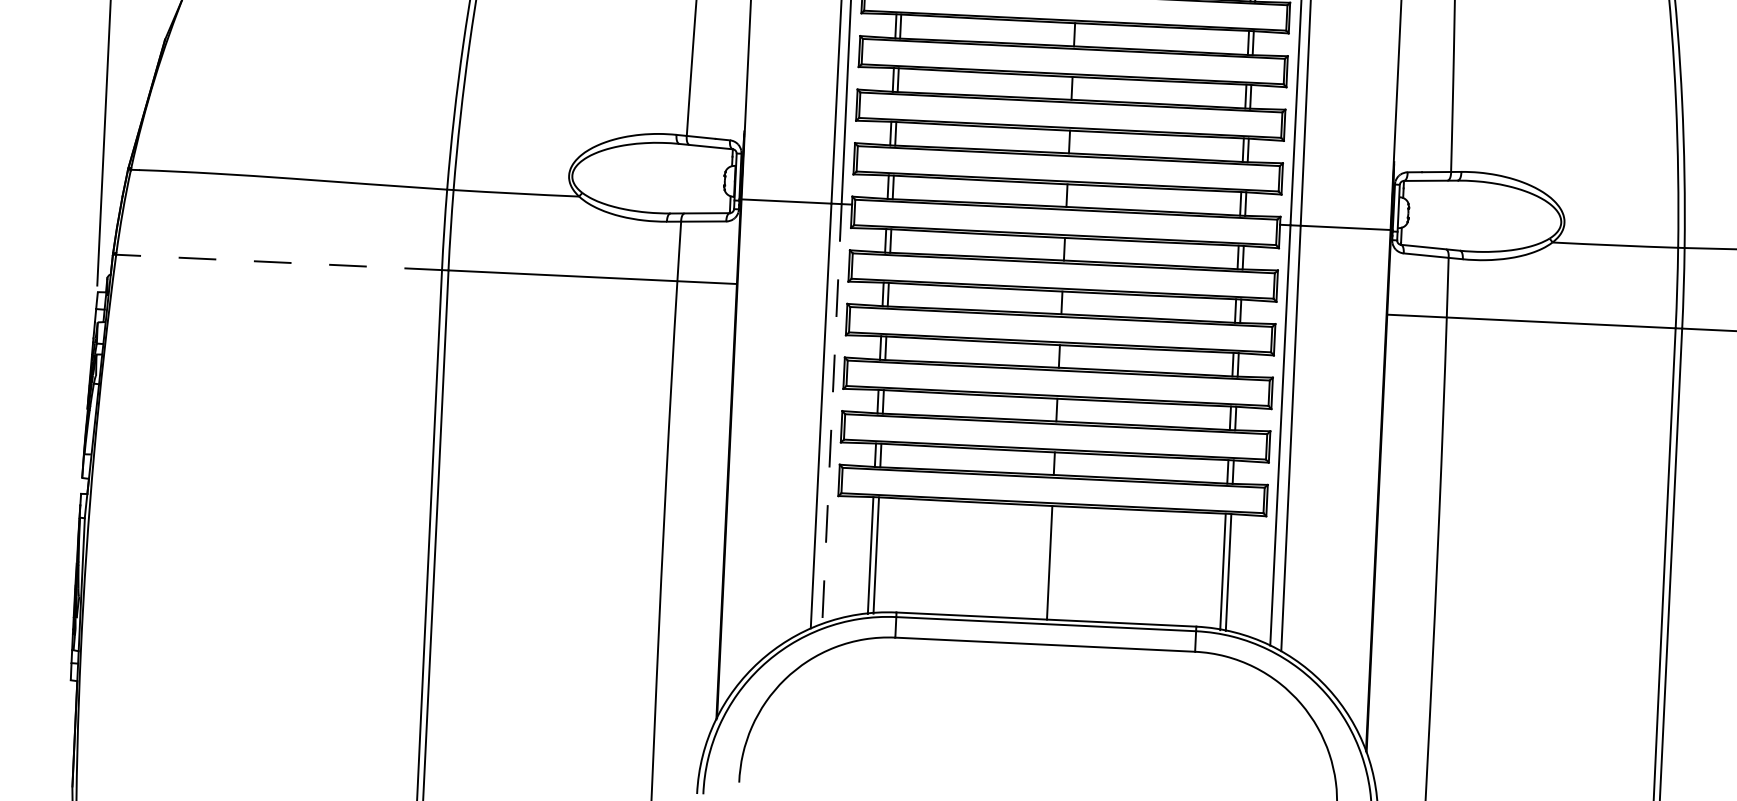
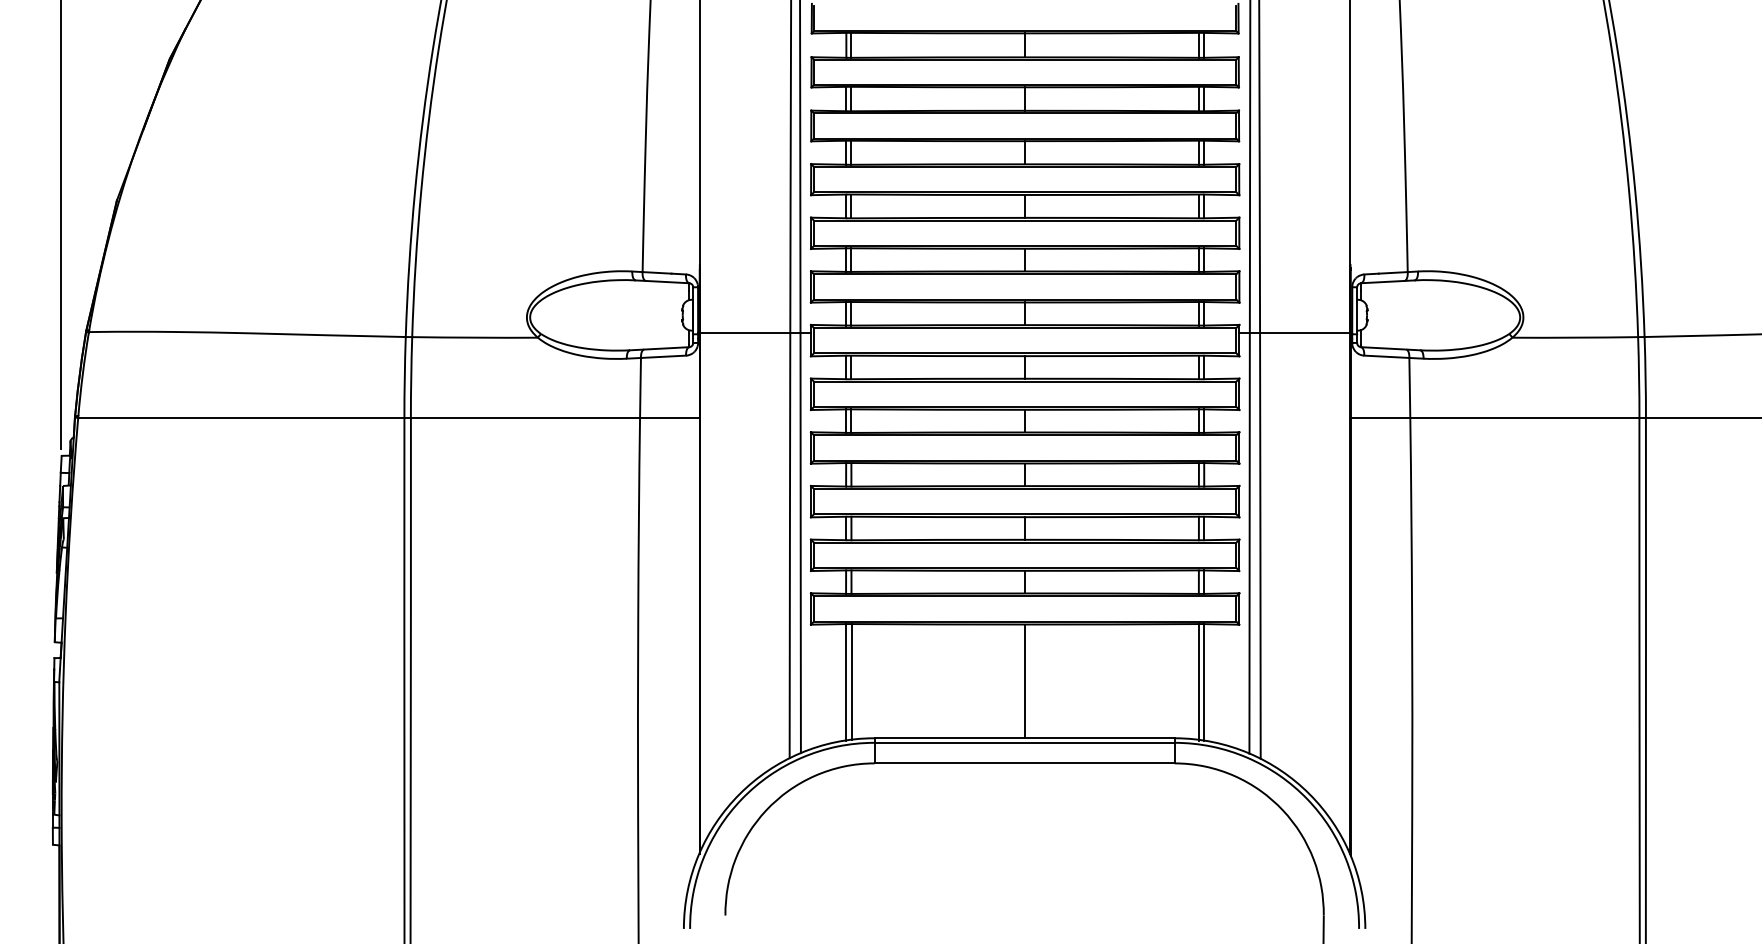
line: (278, 262) -> (240, 417), dashed -> solid
line: (831, 414) -> (800, 543), dashed -> solid

